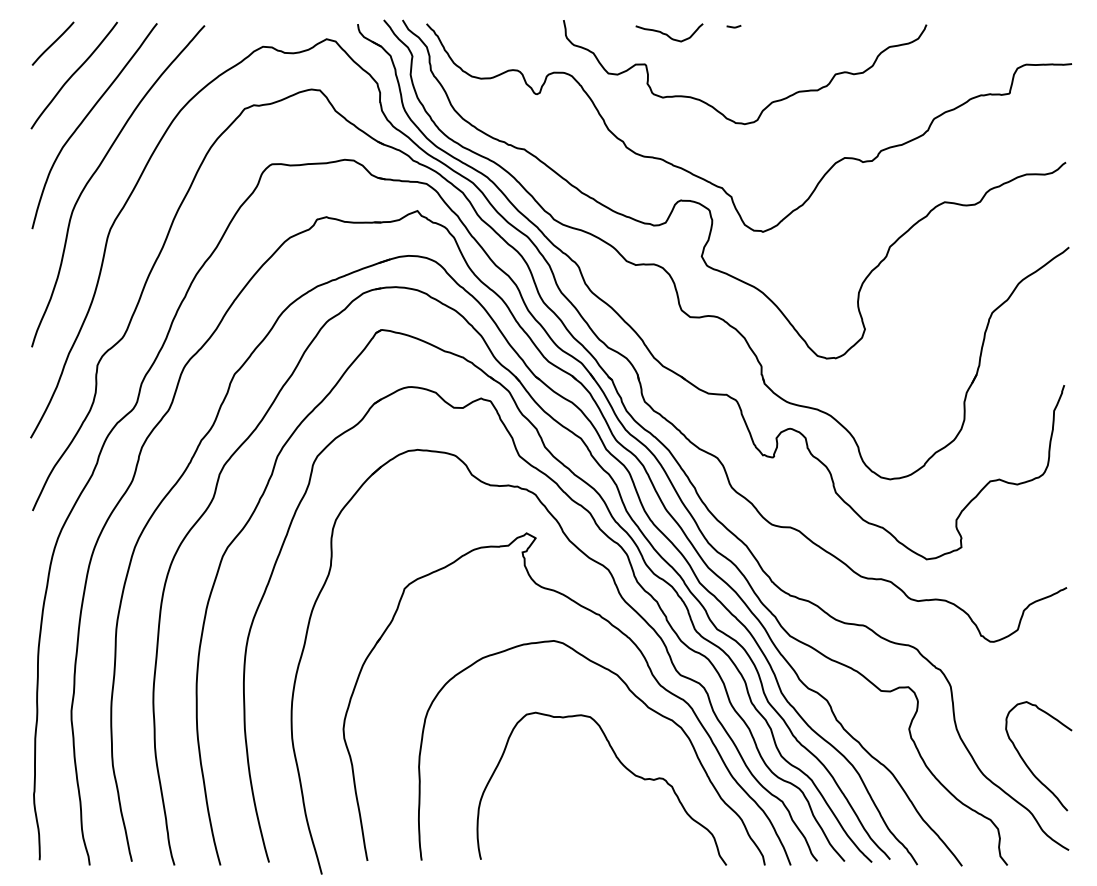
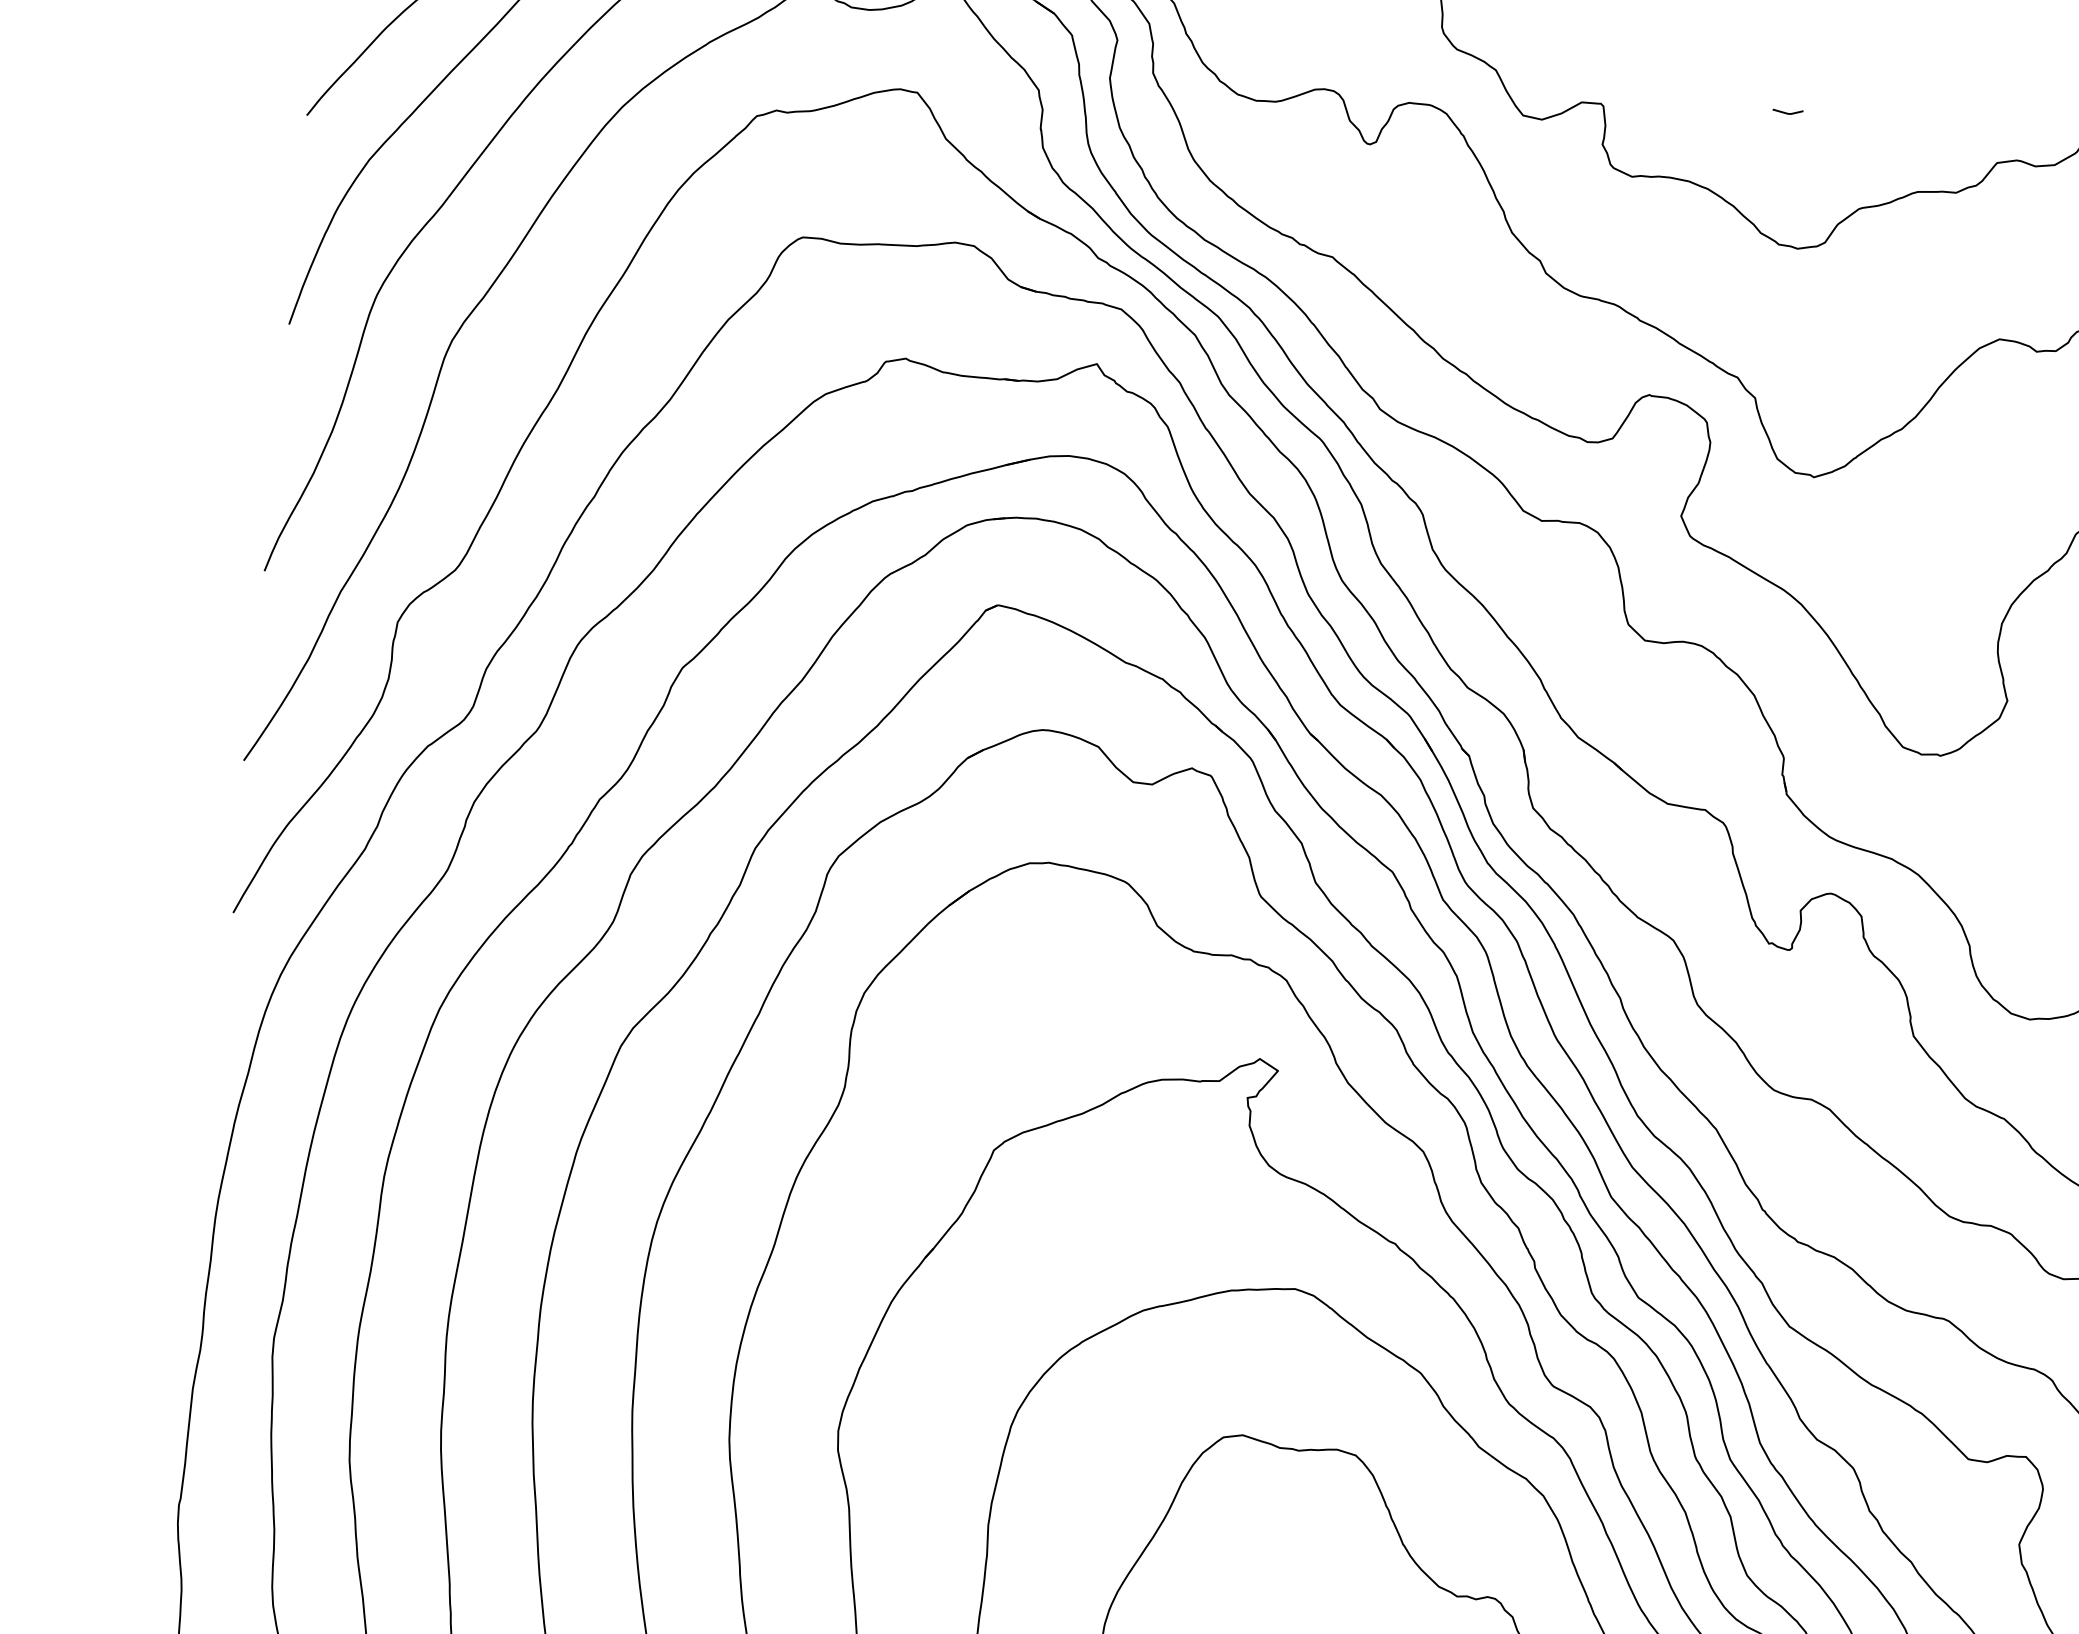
line: (733, 26) -> (1787, 111), moved
curve: (667, 34) -> (1654, 45), removed

